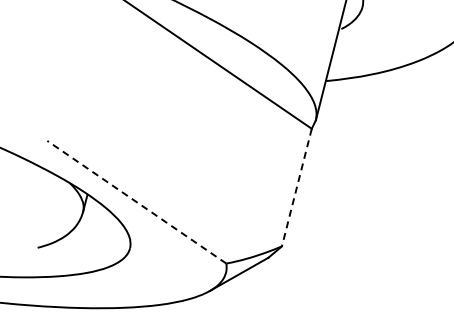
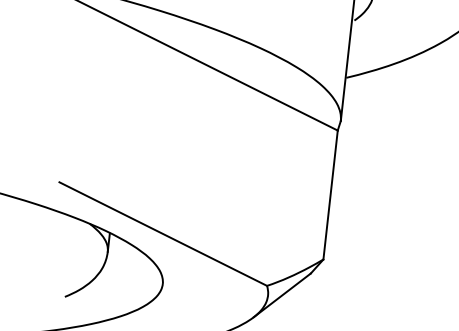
line: (296, 187) -> (330, 194), dashed -> solid
line: (136, 201) -> (162, 233), dashed -> solid

